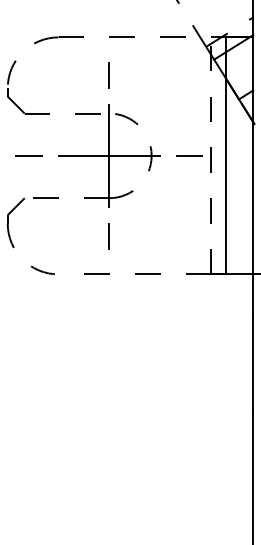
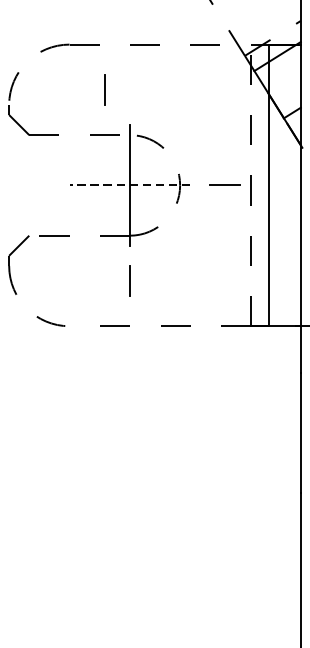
line: (108, 75) -> (103, 89), moved
line: (28, 155) -> (33, 184), removed
line: (109, 155) -> (130, 184), solid -> dashed

